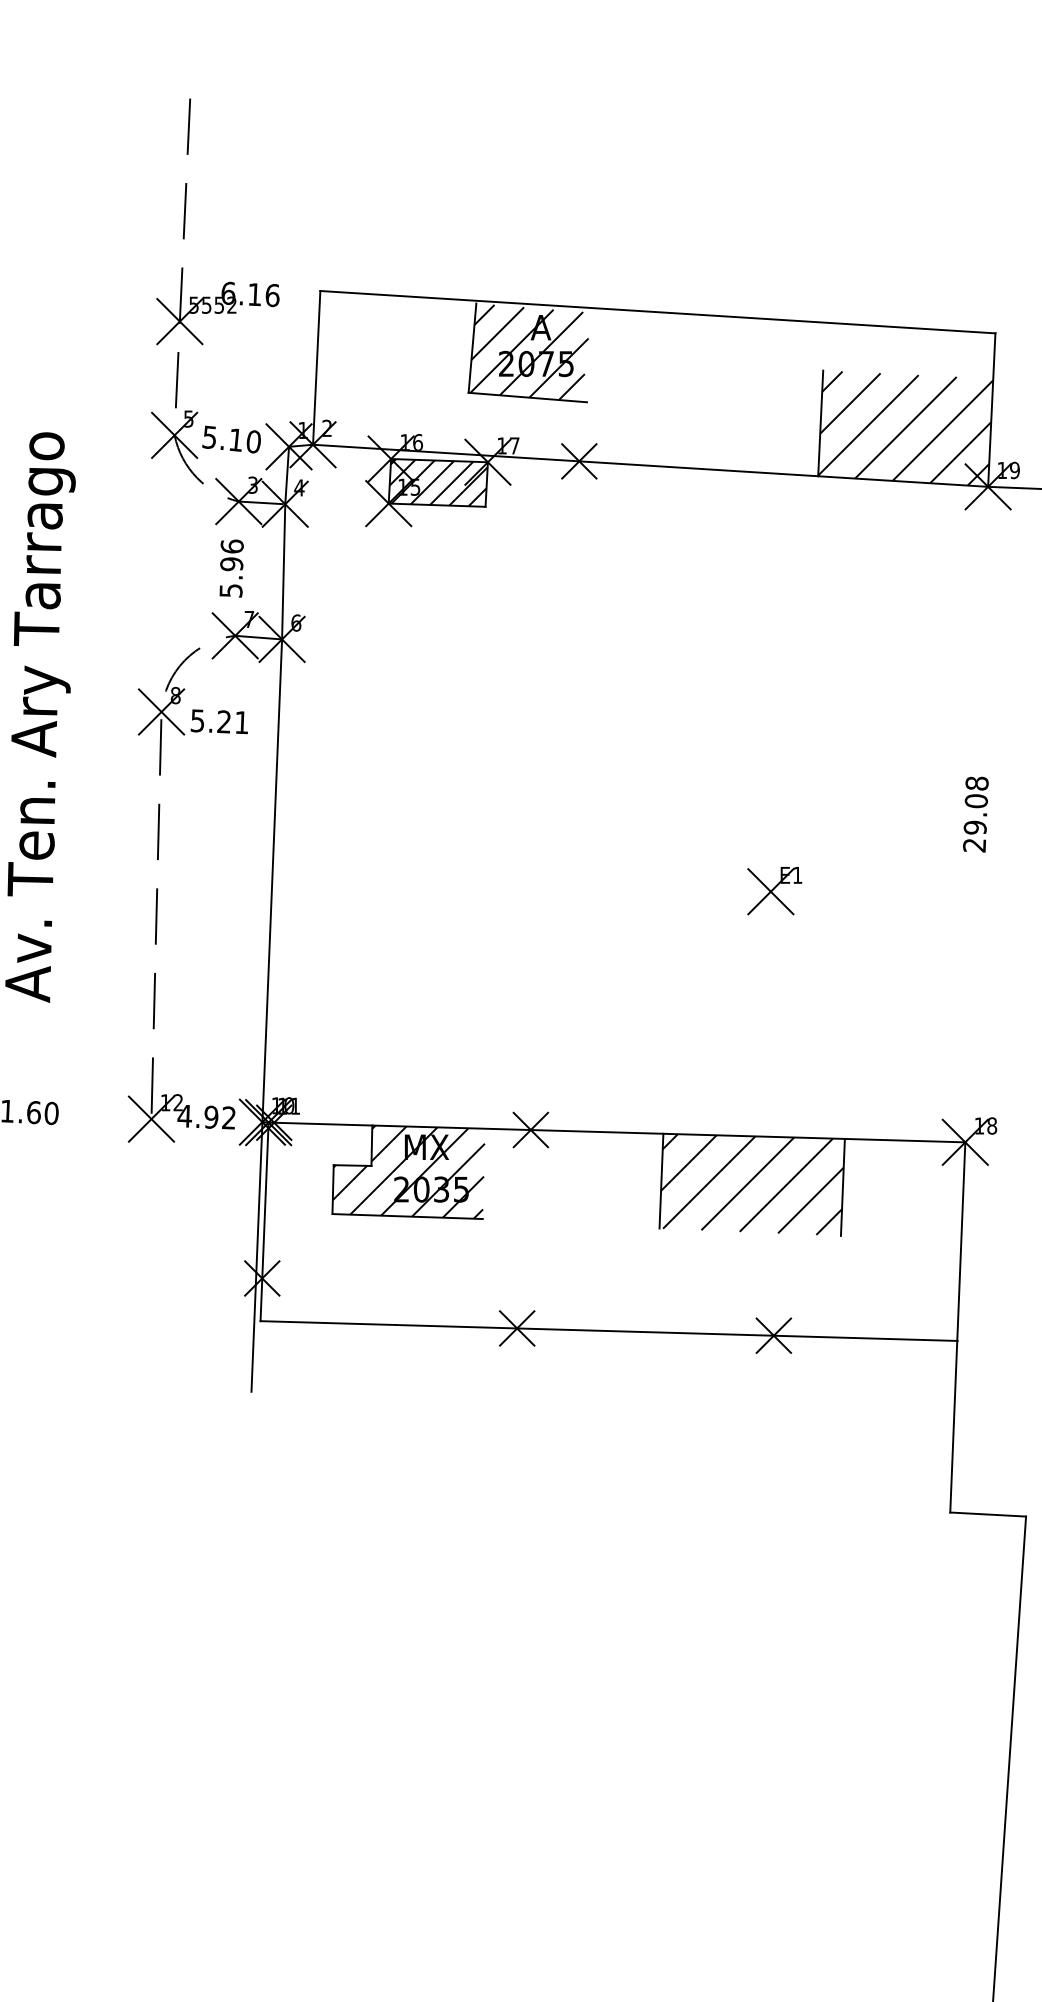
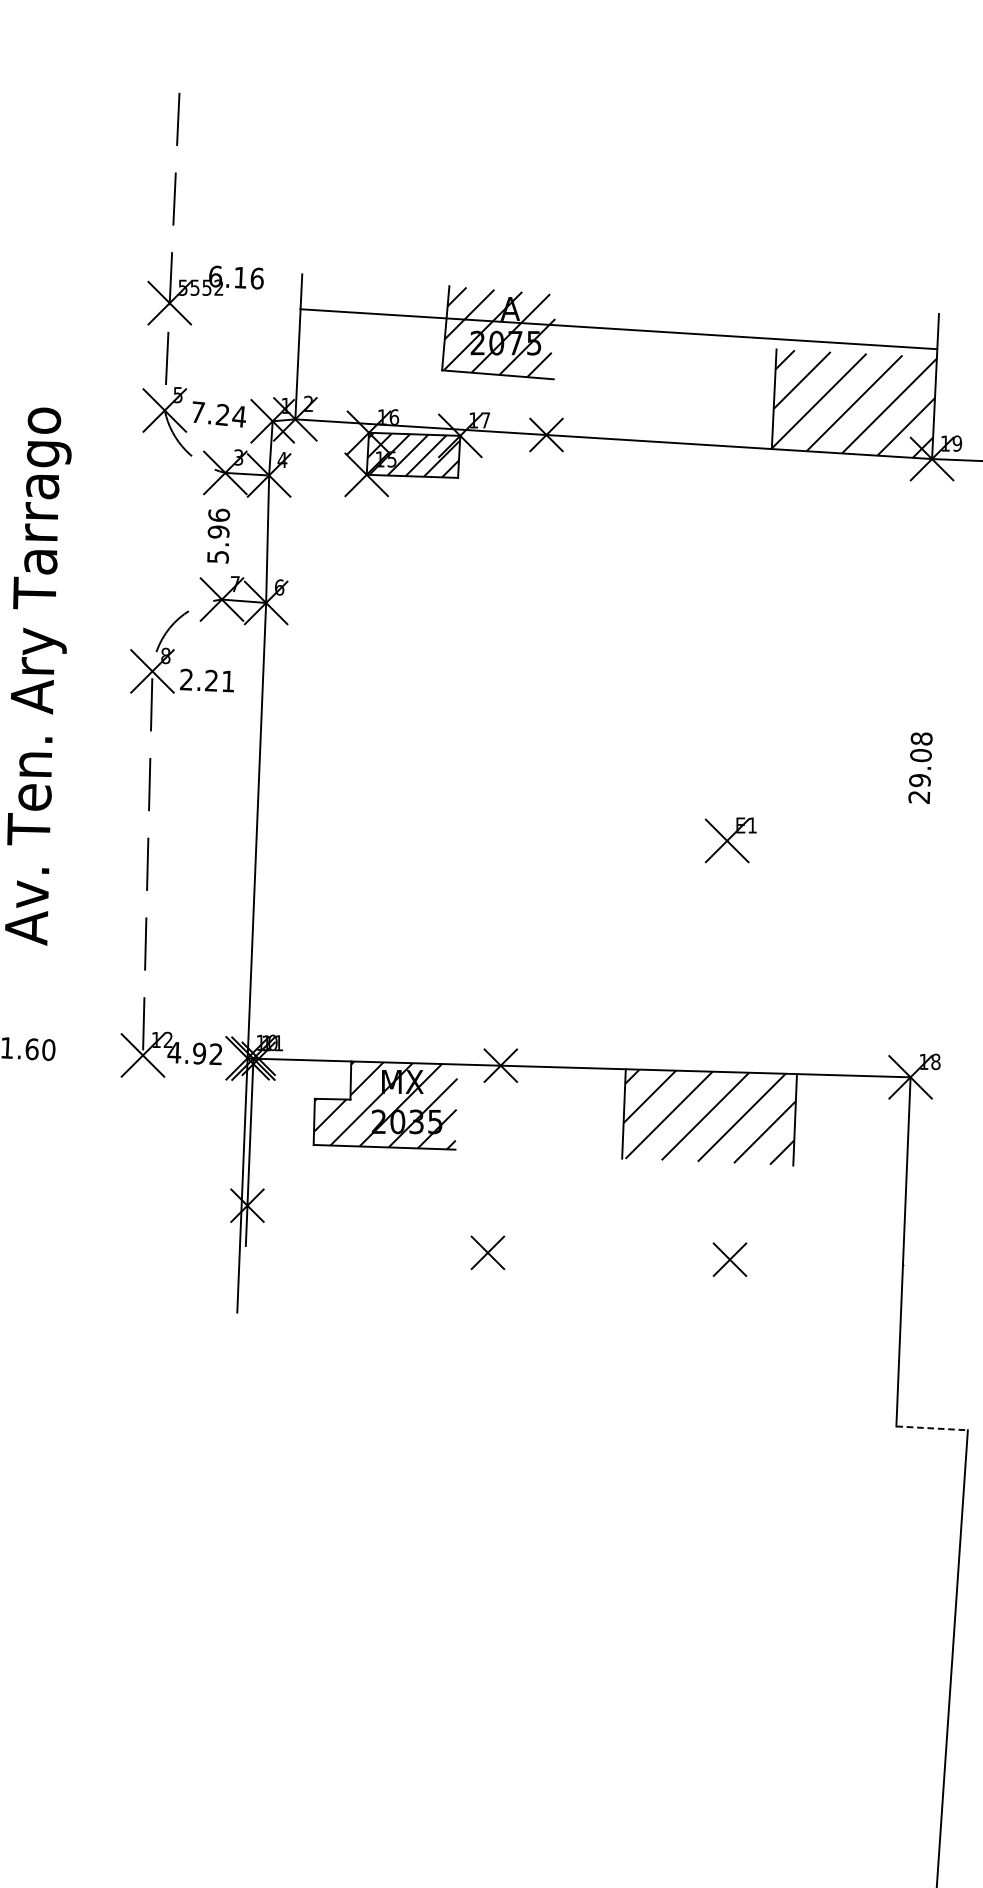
line: (657, 312) -> (618, 329), moved
text: (231, 439) -> (218, 414), 5.10 -> 7.24
text: (196, 720) -> (185, 679), 5.21 -> 2.21
line: (608, 1330) -> (574, 1254), removed
line: (988, 1514) -> (932, 1428), solid -> dashed

